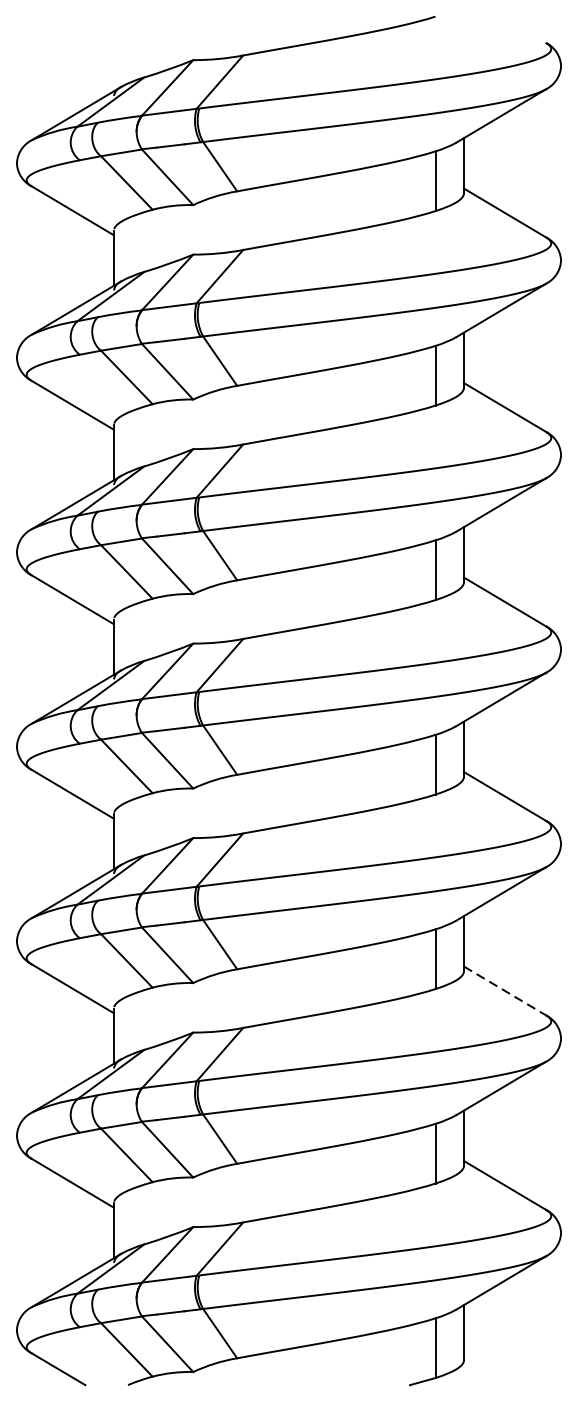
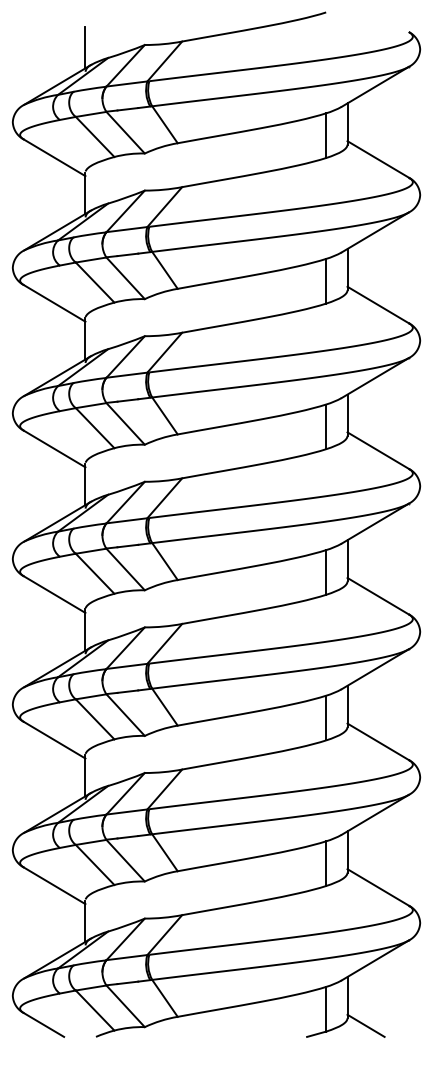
line: (114, 63) -> (85, 47), added
line: (505, 990) -> (378, 741), dashed -> solid
line: (488, 1369) -> (365, 1025), added

